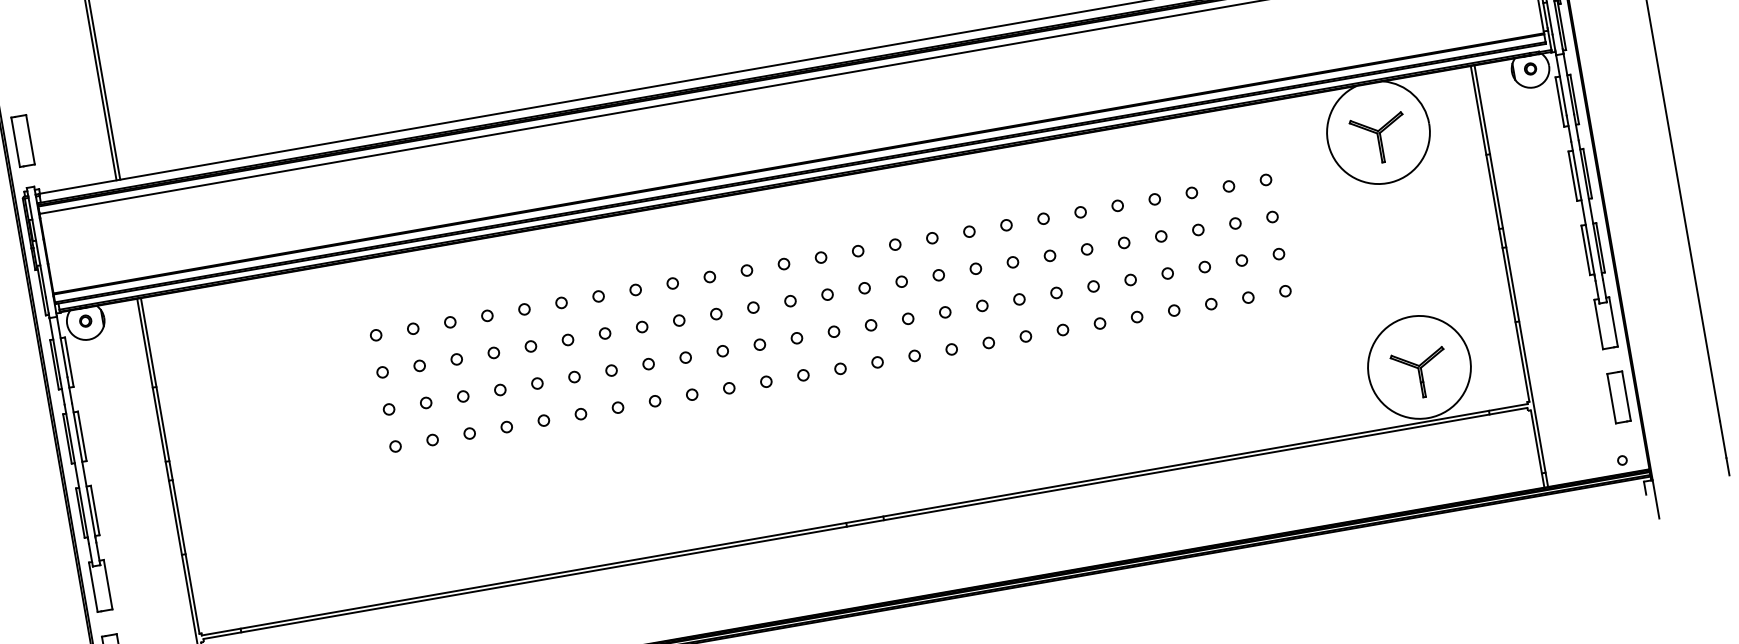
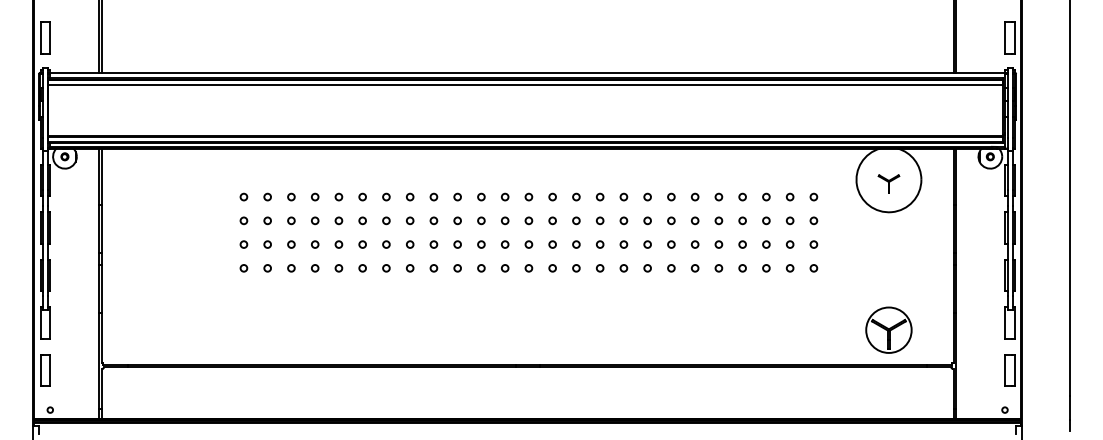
part: (1378, 138) -> (888, 183), size x0.6
circle: (1418, 366) -> (888, 329), size x0.7

